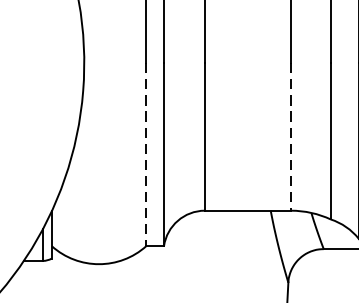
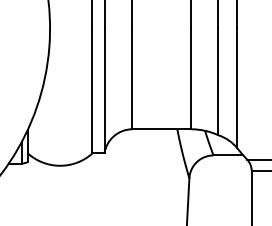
line: (291, 137) -> (191, 79), dashed -> solid
line: (146, 155) -> (92, 91), dashed -> solid

